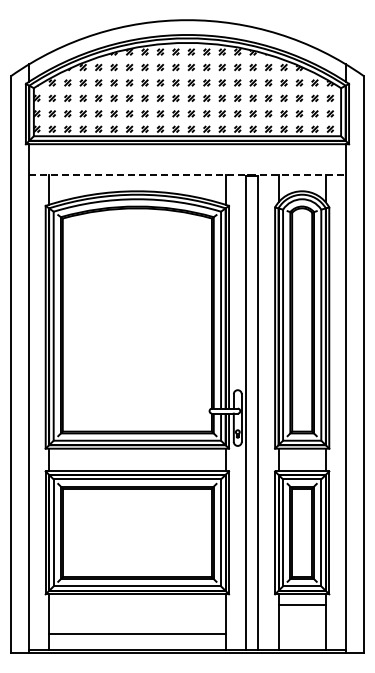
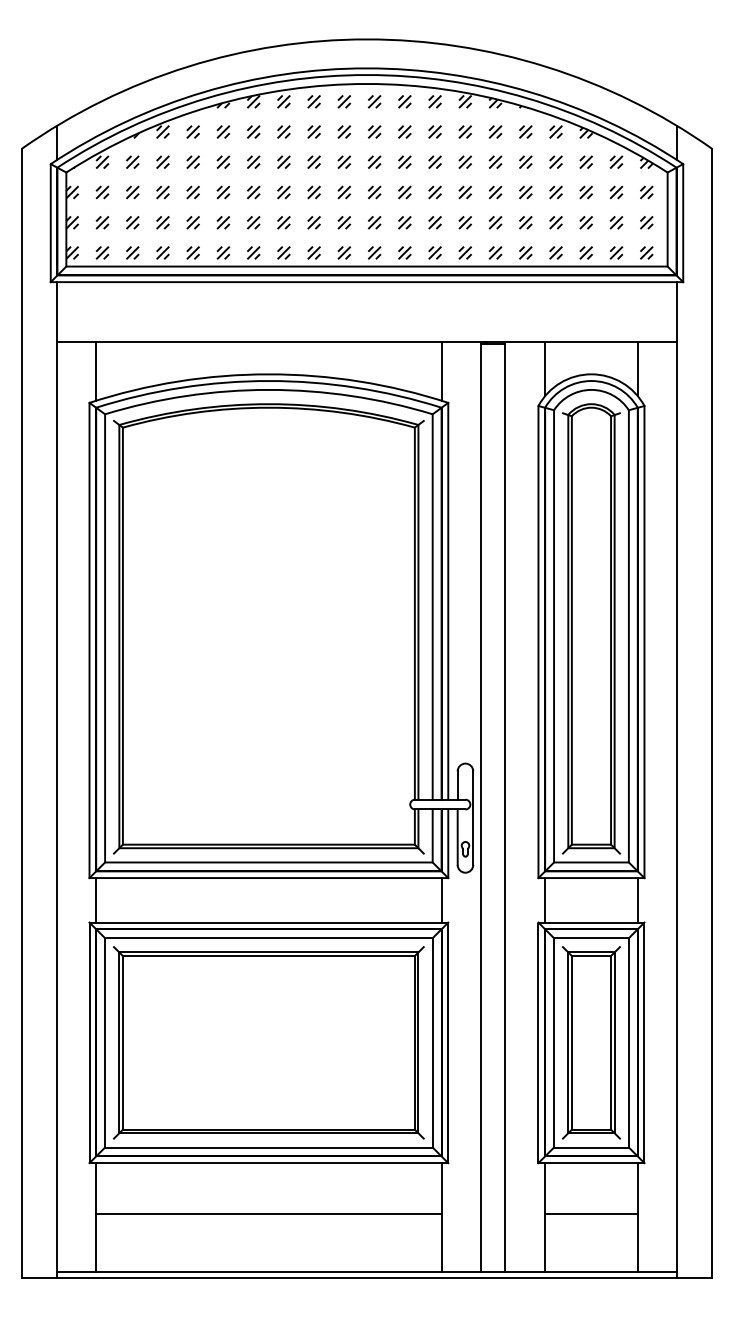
line: (187, 174) -> (367, 341), dashed -> solid
line: (301, 605) -> (590, 1214), moved
line: (137, 634) -> (269, 1214), moved

